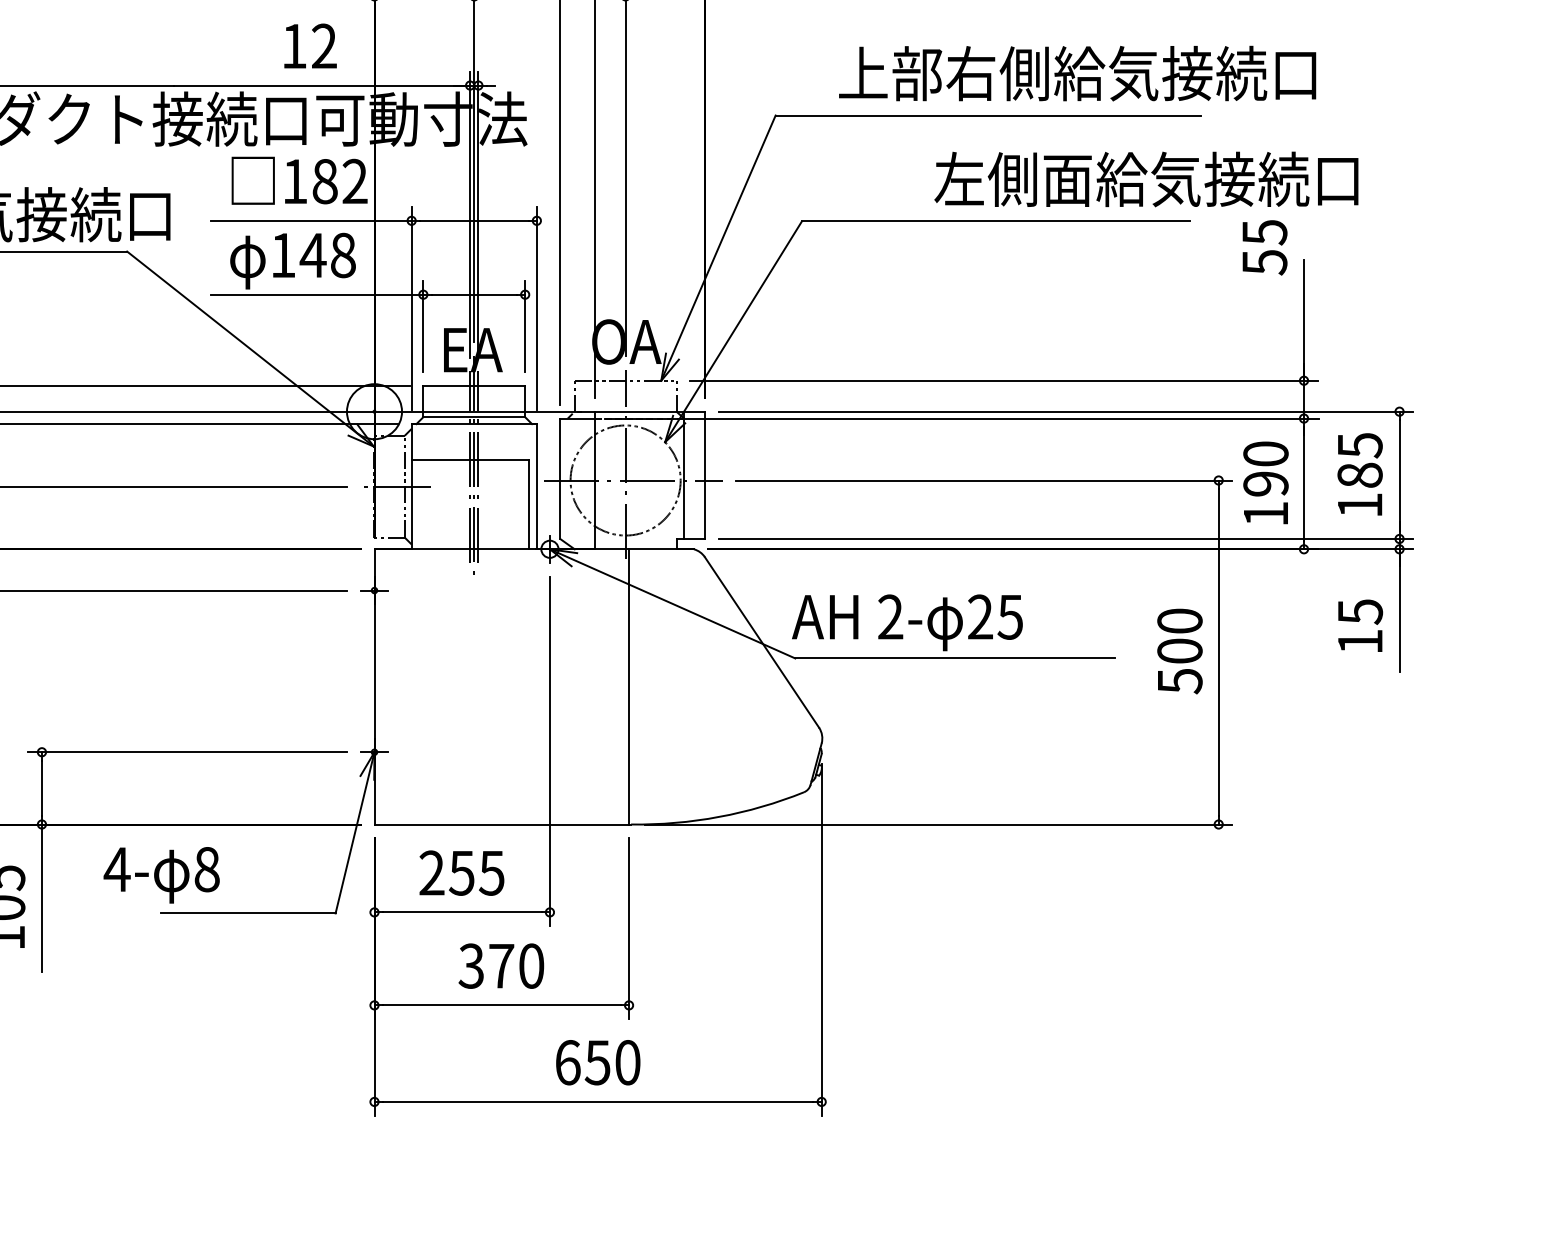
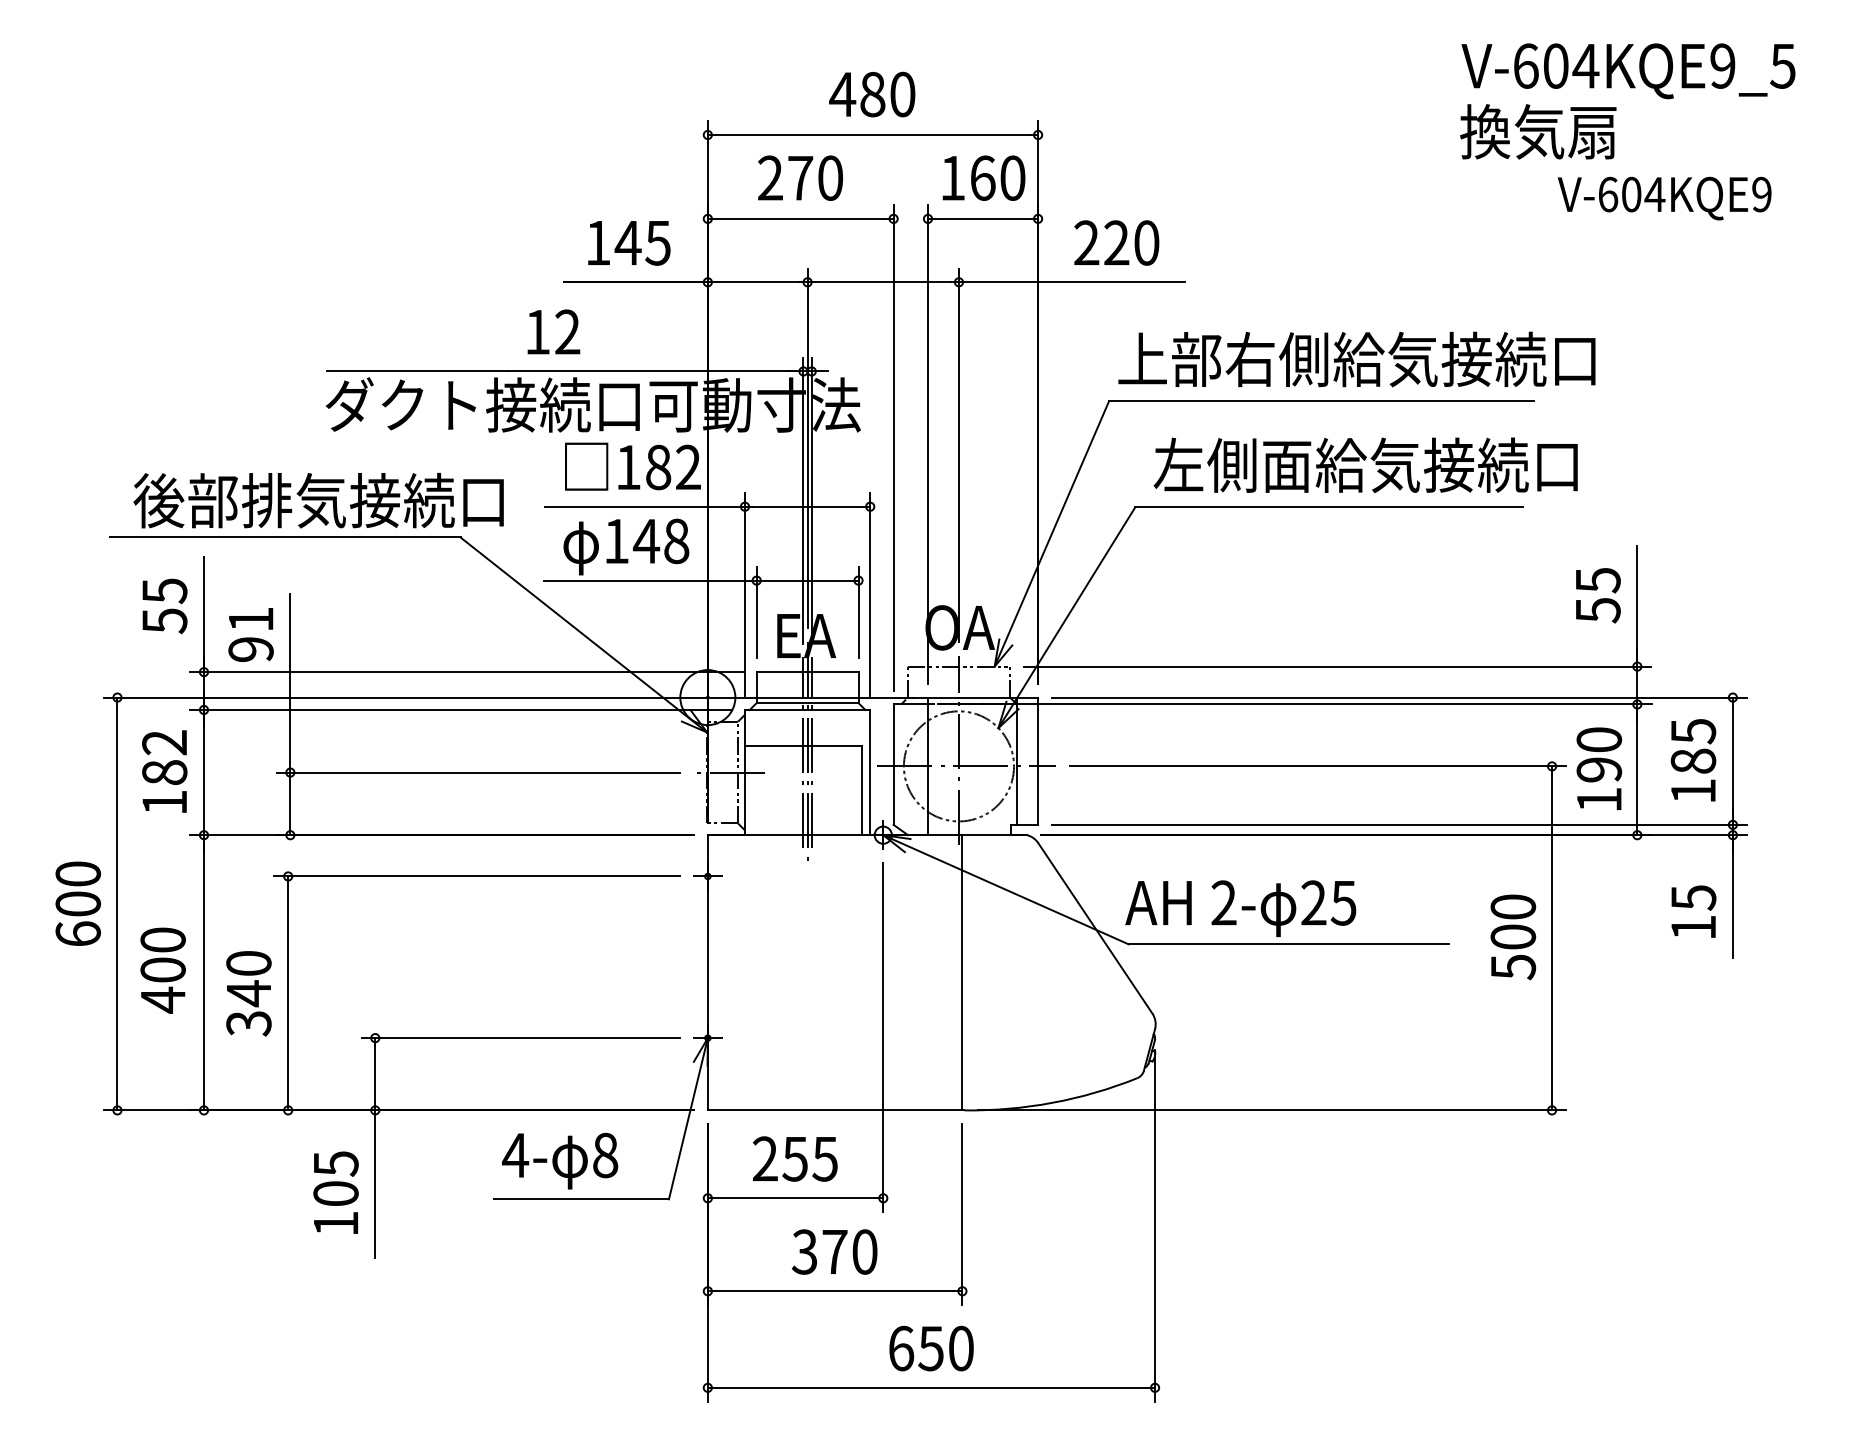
text: (310, 45) -> (553, 331), moved
text: (1077, 73) -> (1356, 359), moved
text: (1146, 179) -> (1365, 465), moved
text: (1265, 247) -> (1598, 595), moved
text: (162, 874) -> (560, 1160), moved

